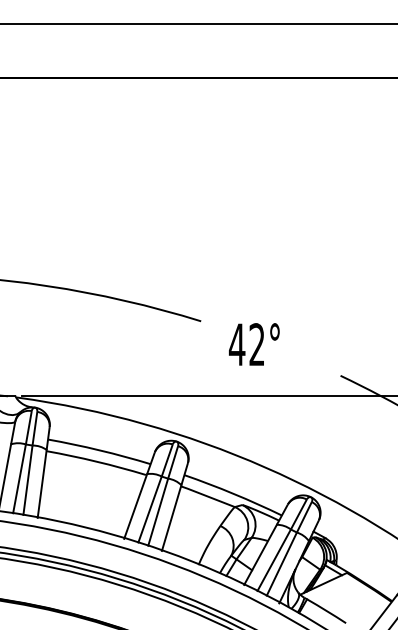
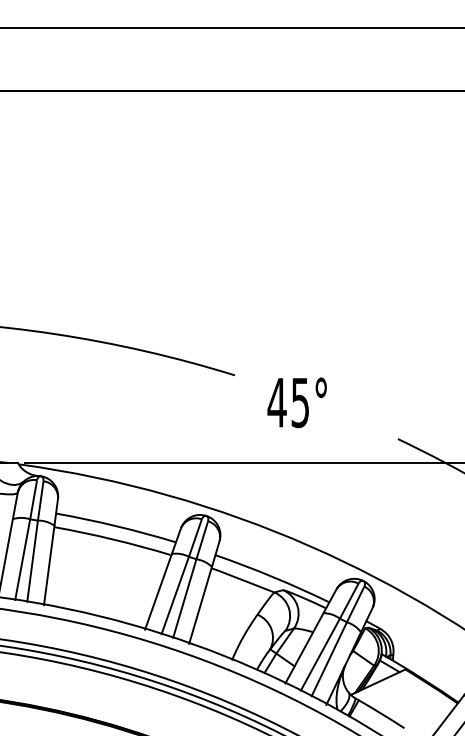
text: (256, 344) -> (299, 402), 42° -> 45°

